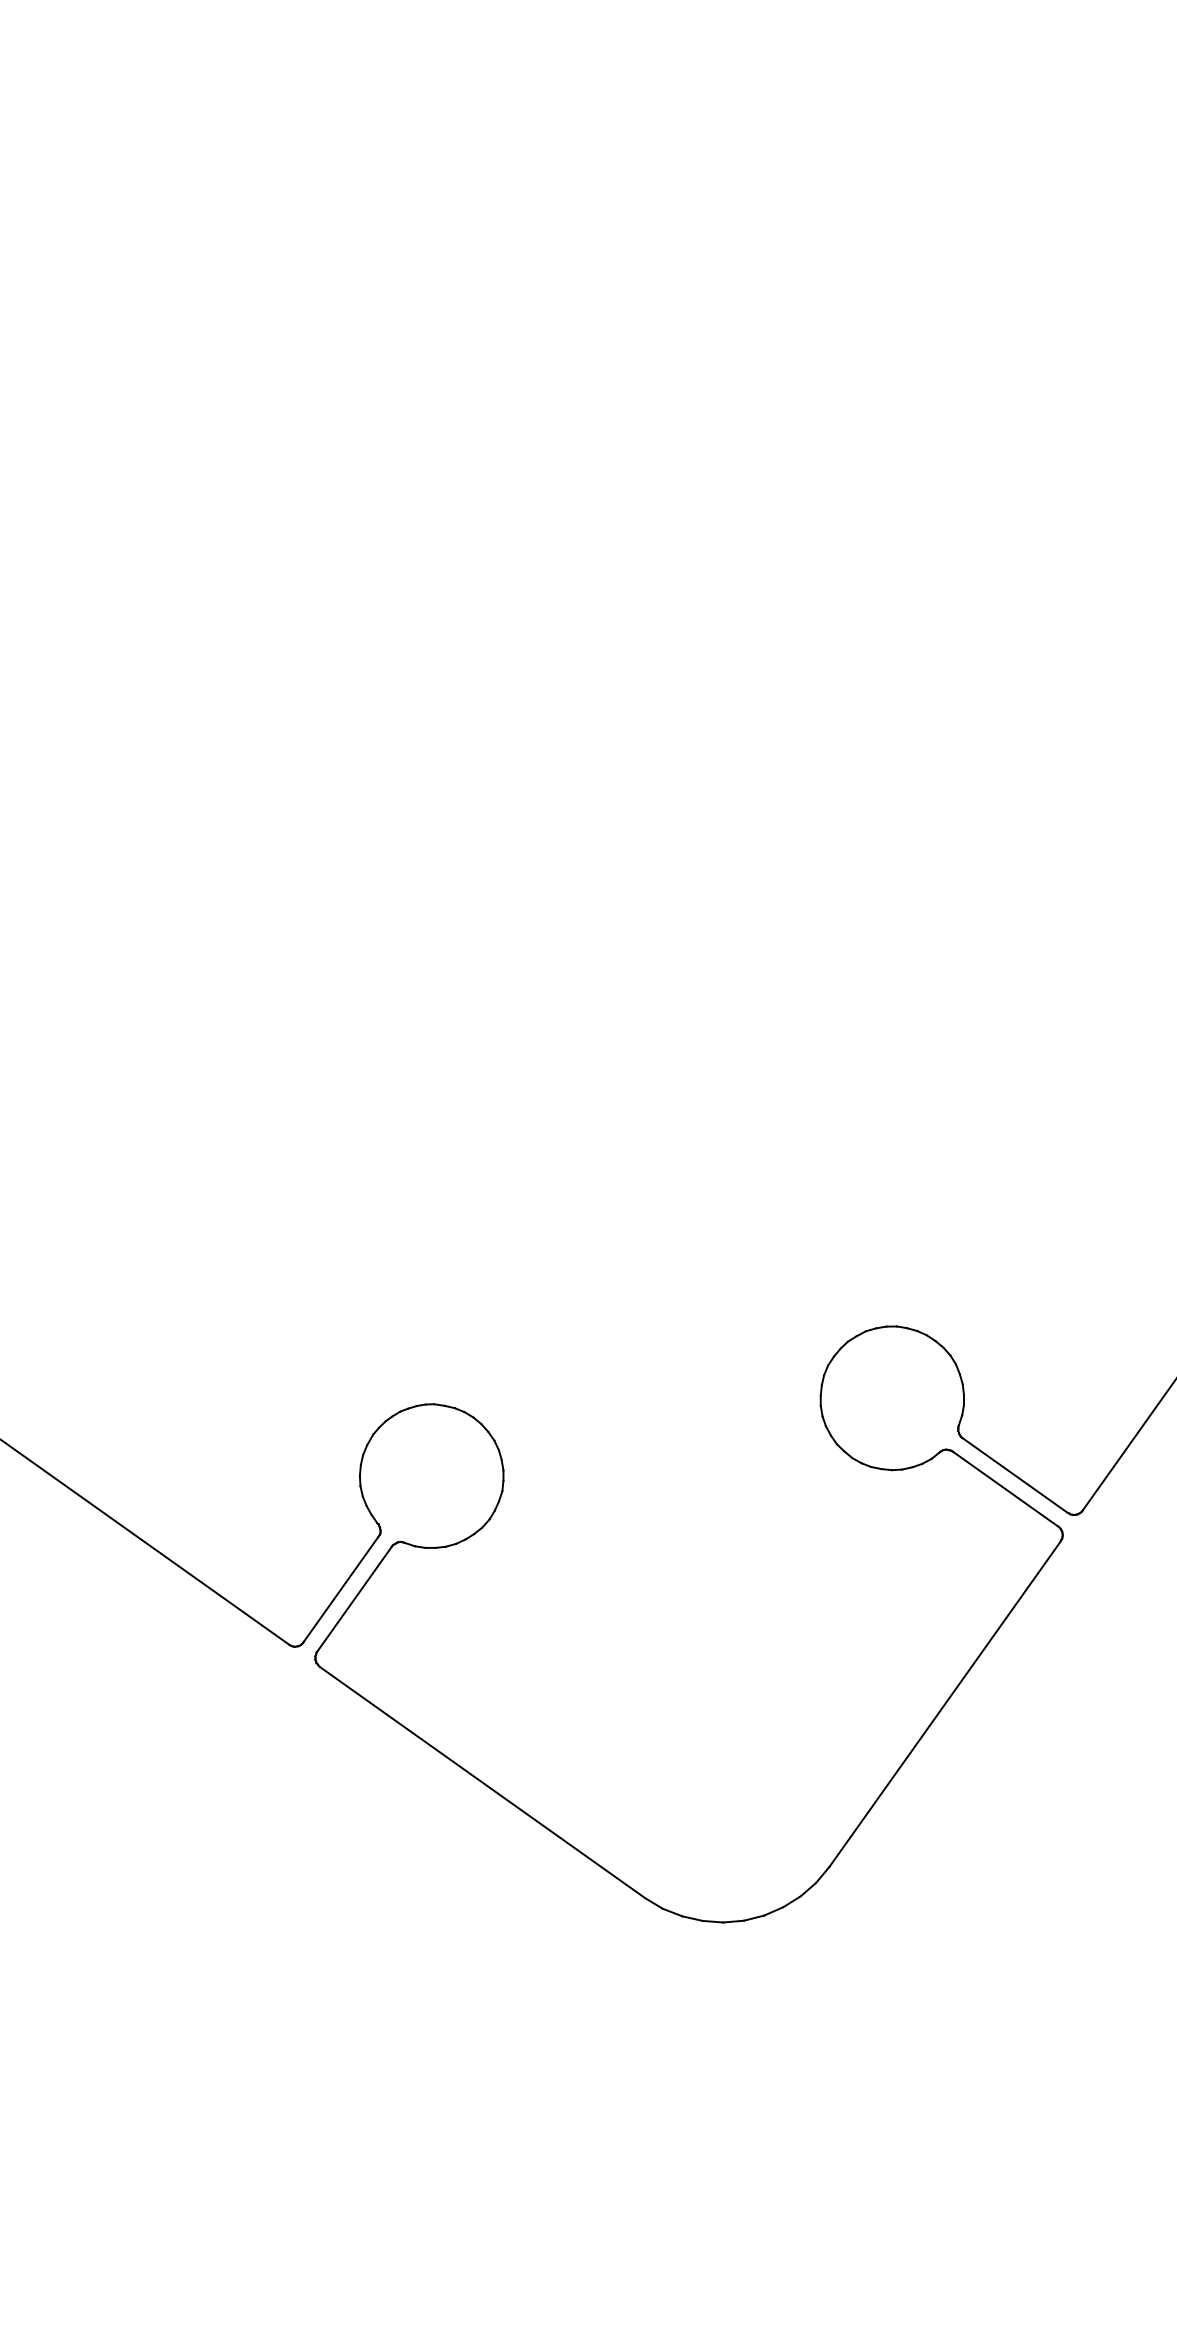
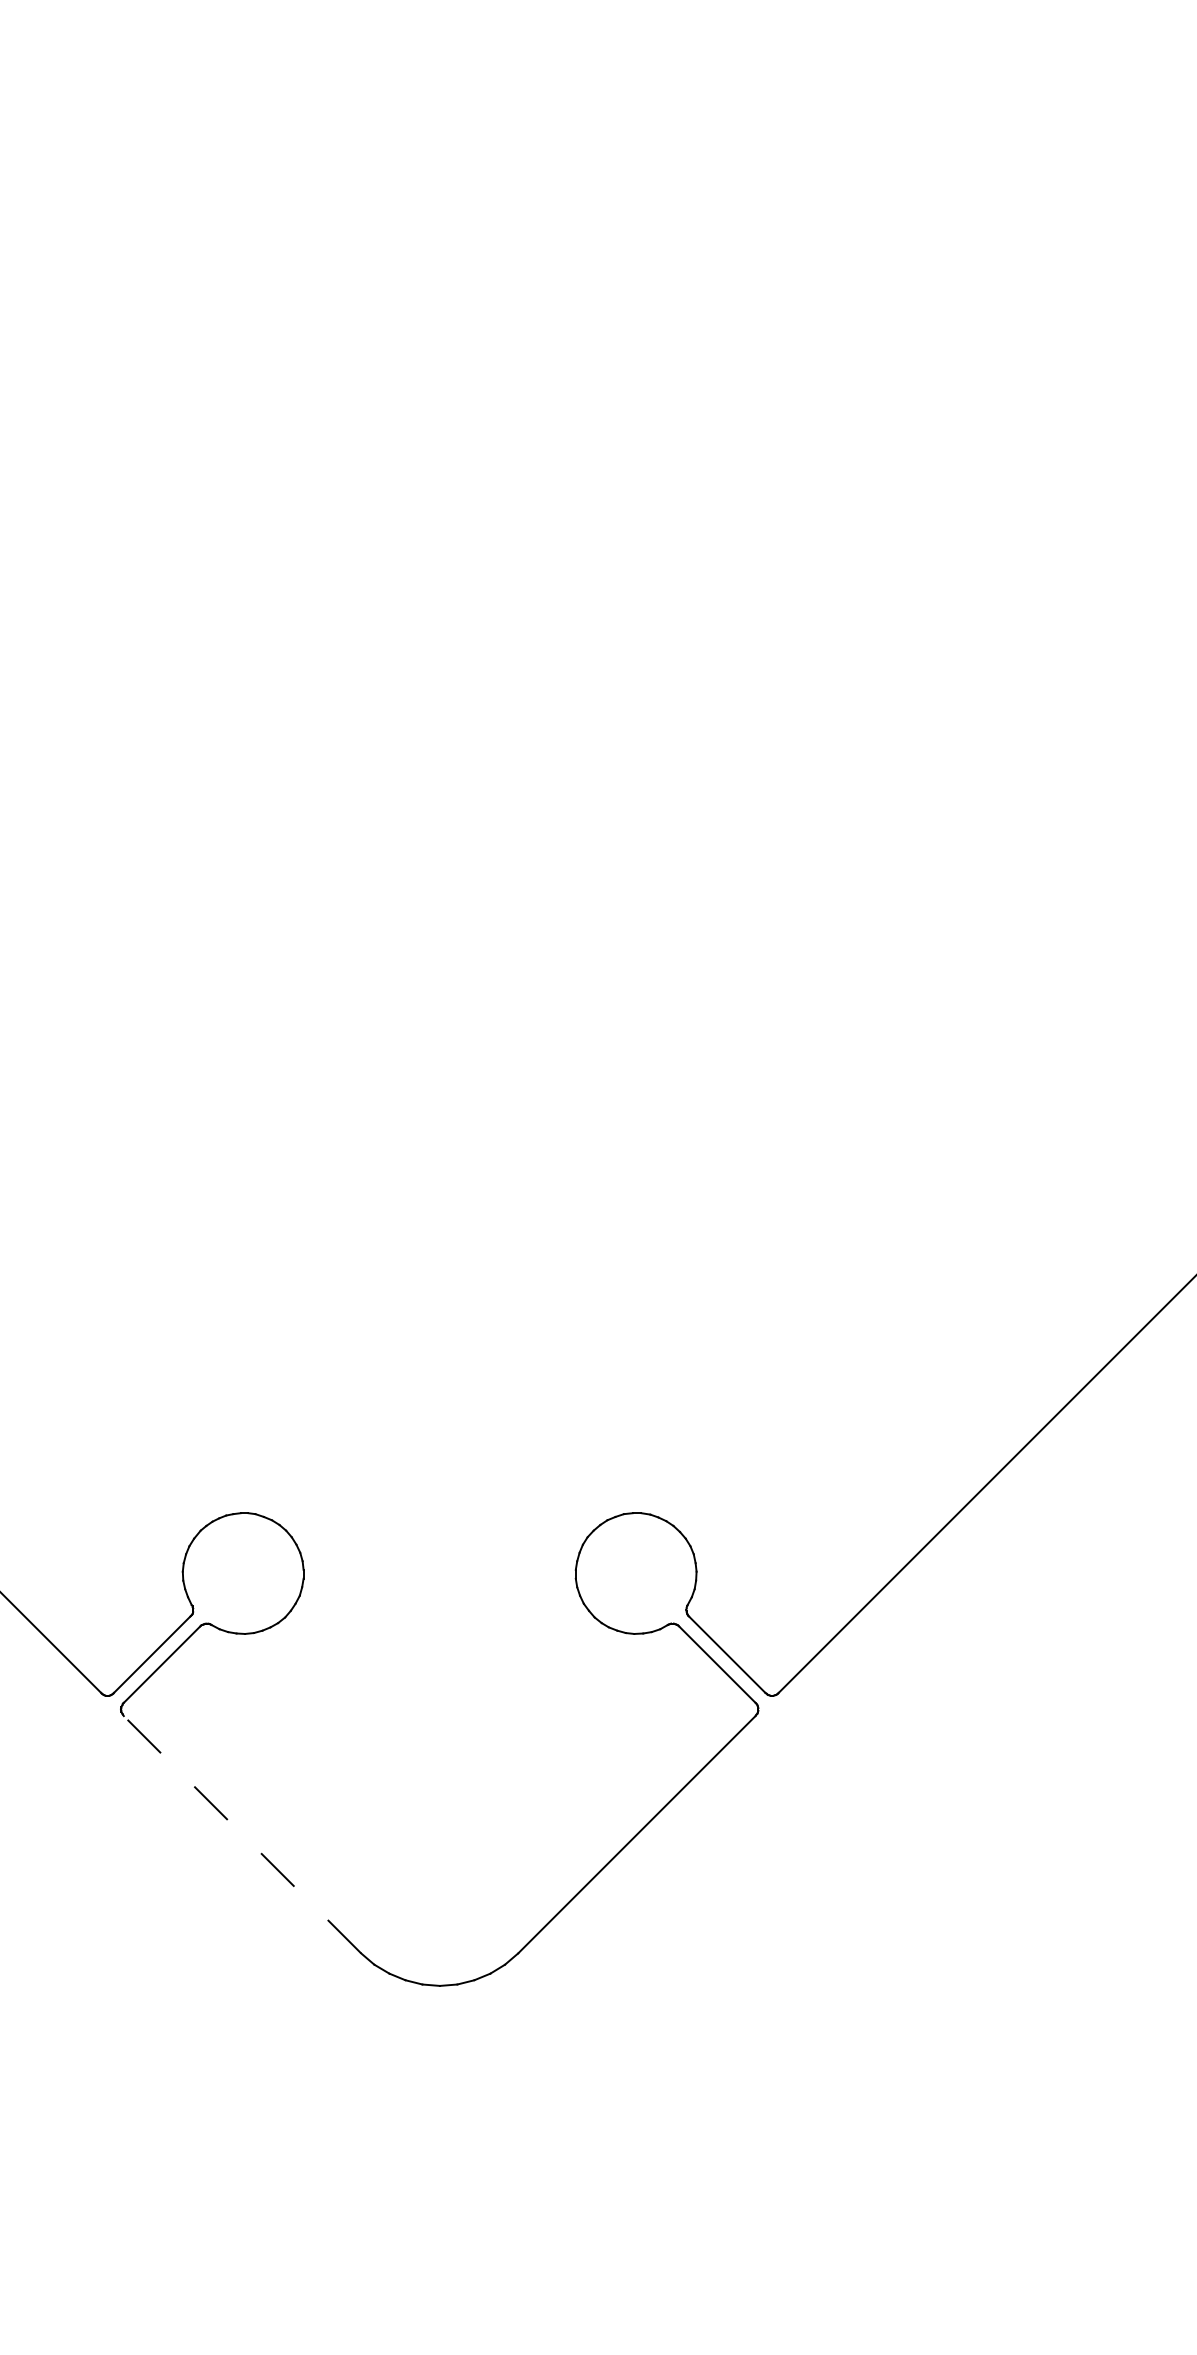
line: (482, 1782) -> (242, 1834), solid -> dashed

